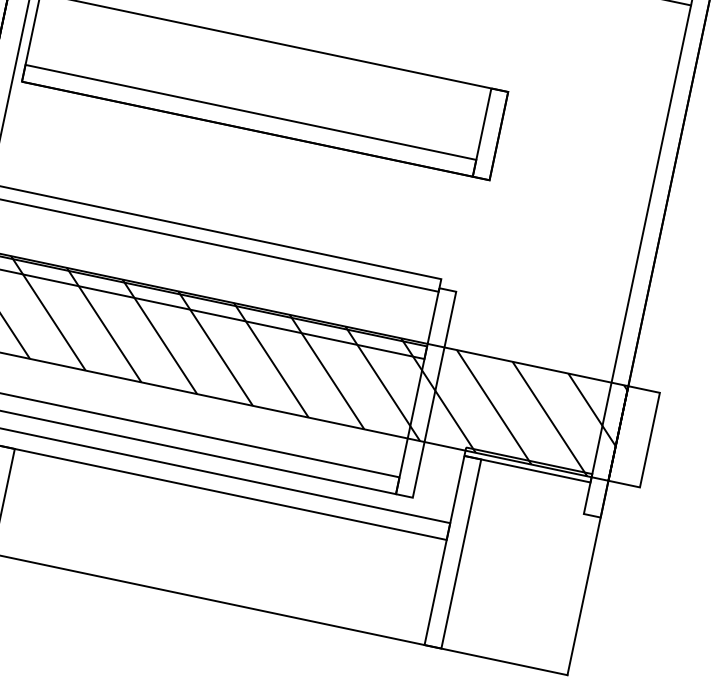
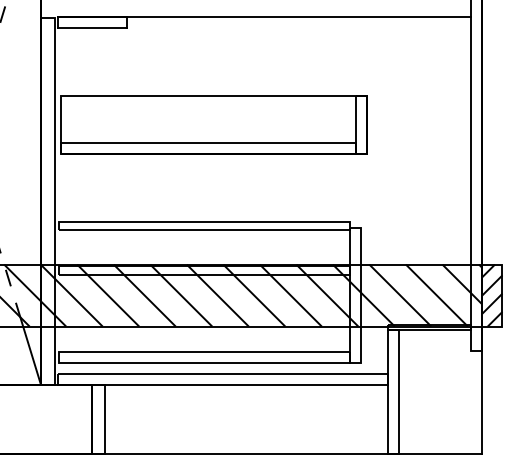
hatch: (633, 436) -> (491, 295), added

